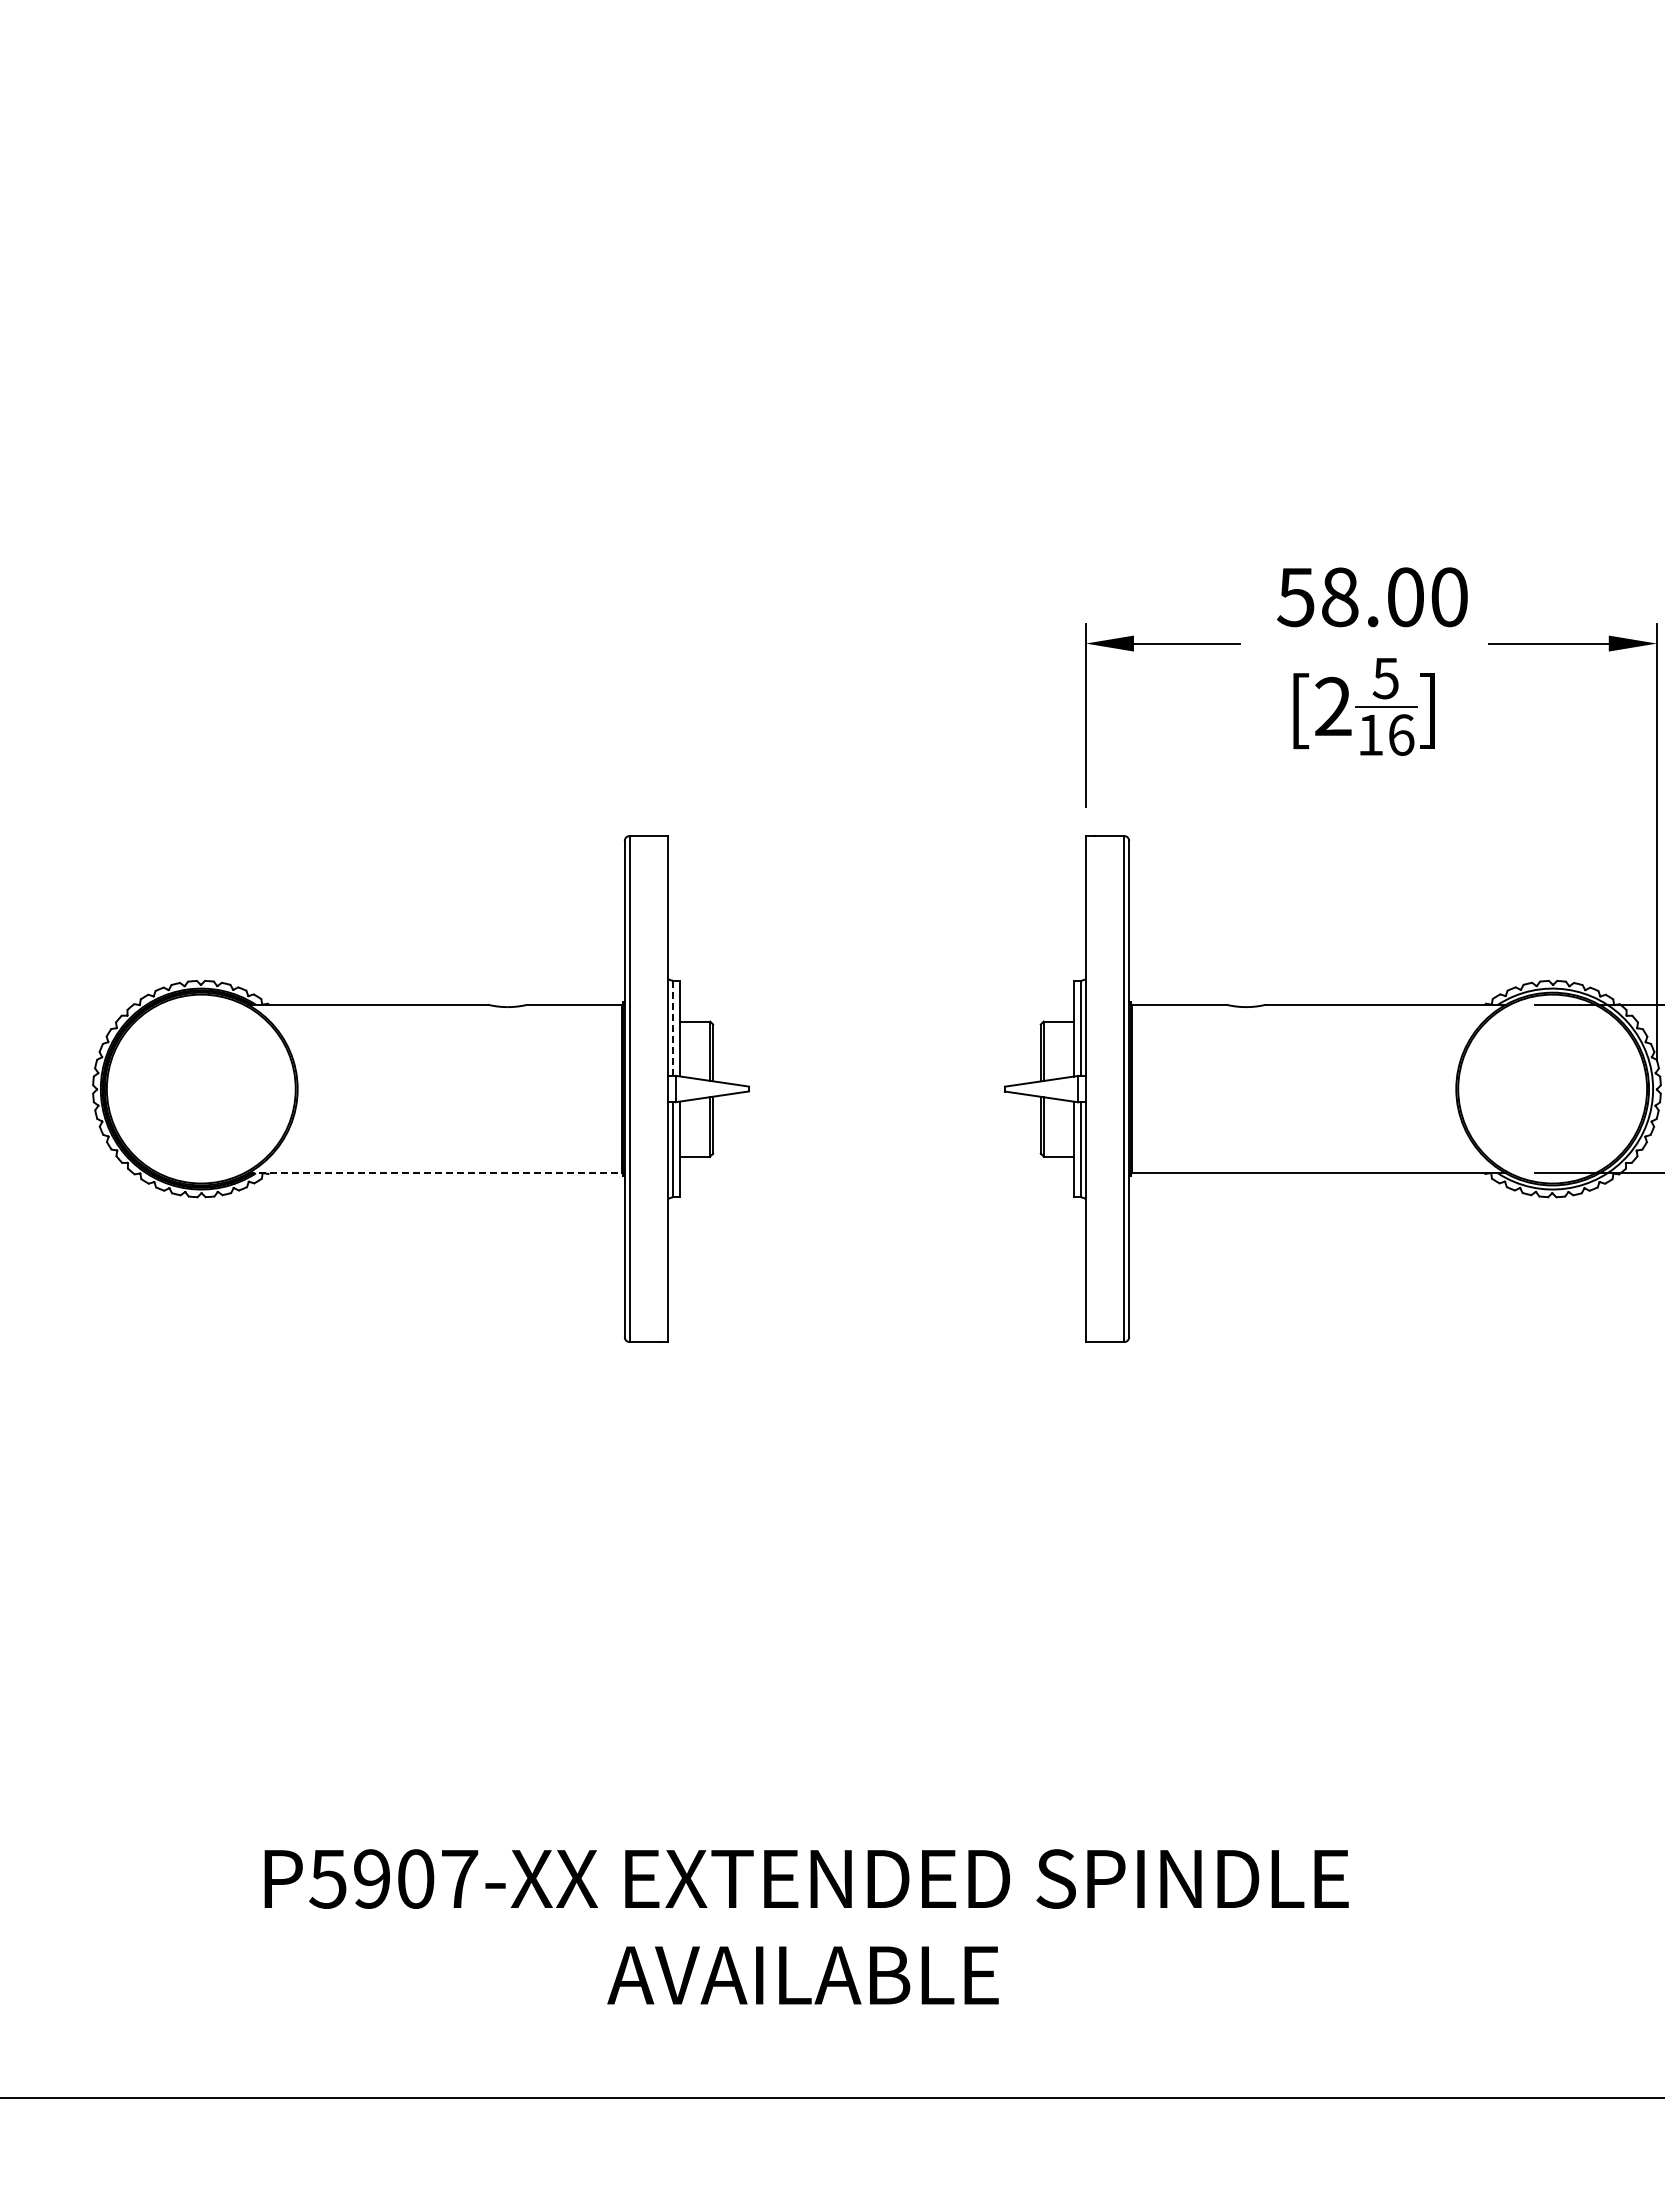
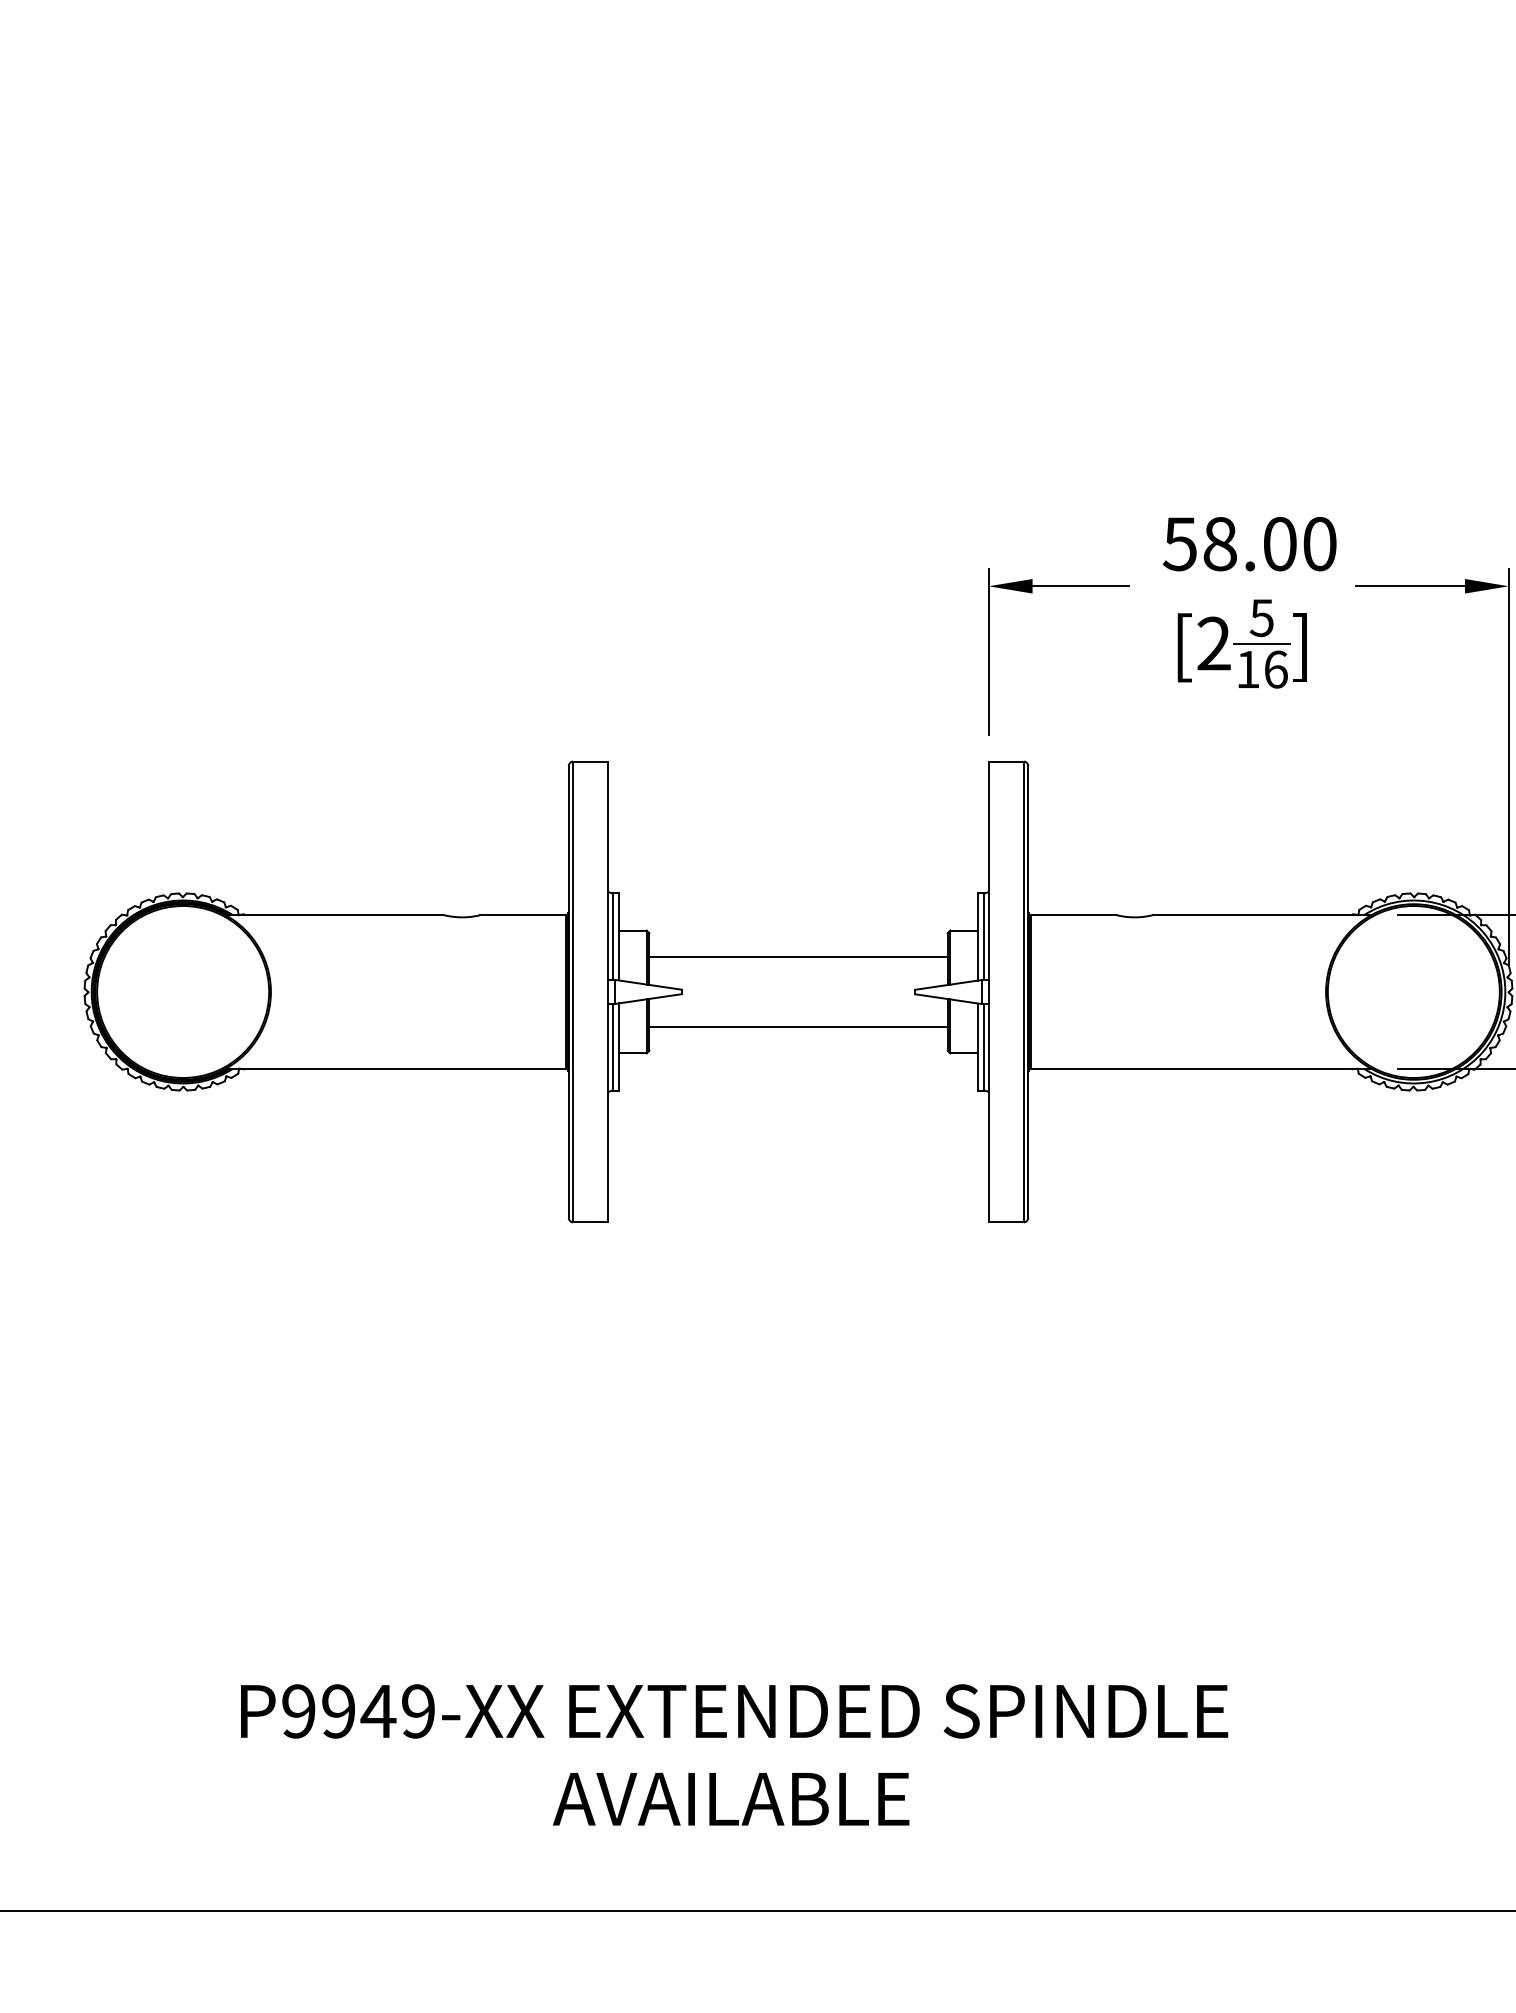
line: (672, 1028) -> (612, 936), dashed -> solid
line: (876, 1050) -> (798, 956), added
line: (876, 1127) -> (798, 1026), added
line: (434, 1173) -> (395, 1068), dashed -> solid
text: (393, 1878) -> (358, 1710), P5907-XX -> P9949-XX

